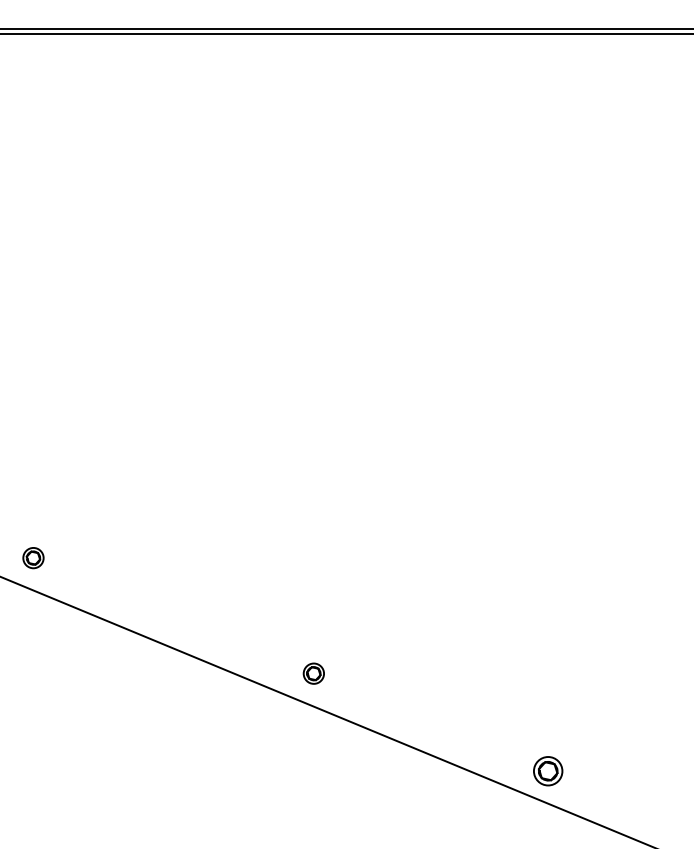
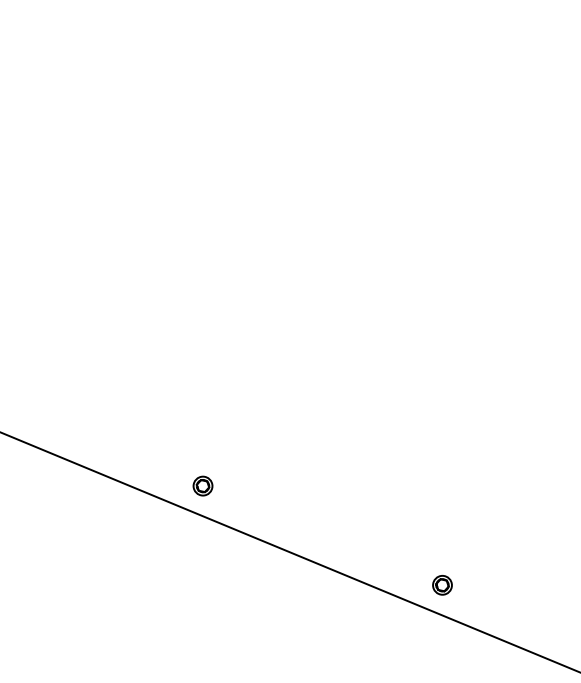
part: (313, 673) -> (202, 485), moved
part: (548, 771) -> (442, 585), size x0.71

